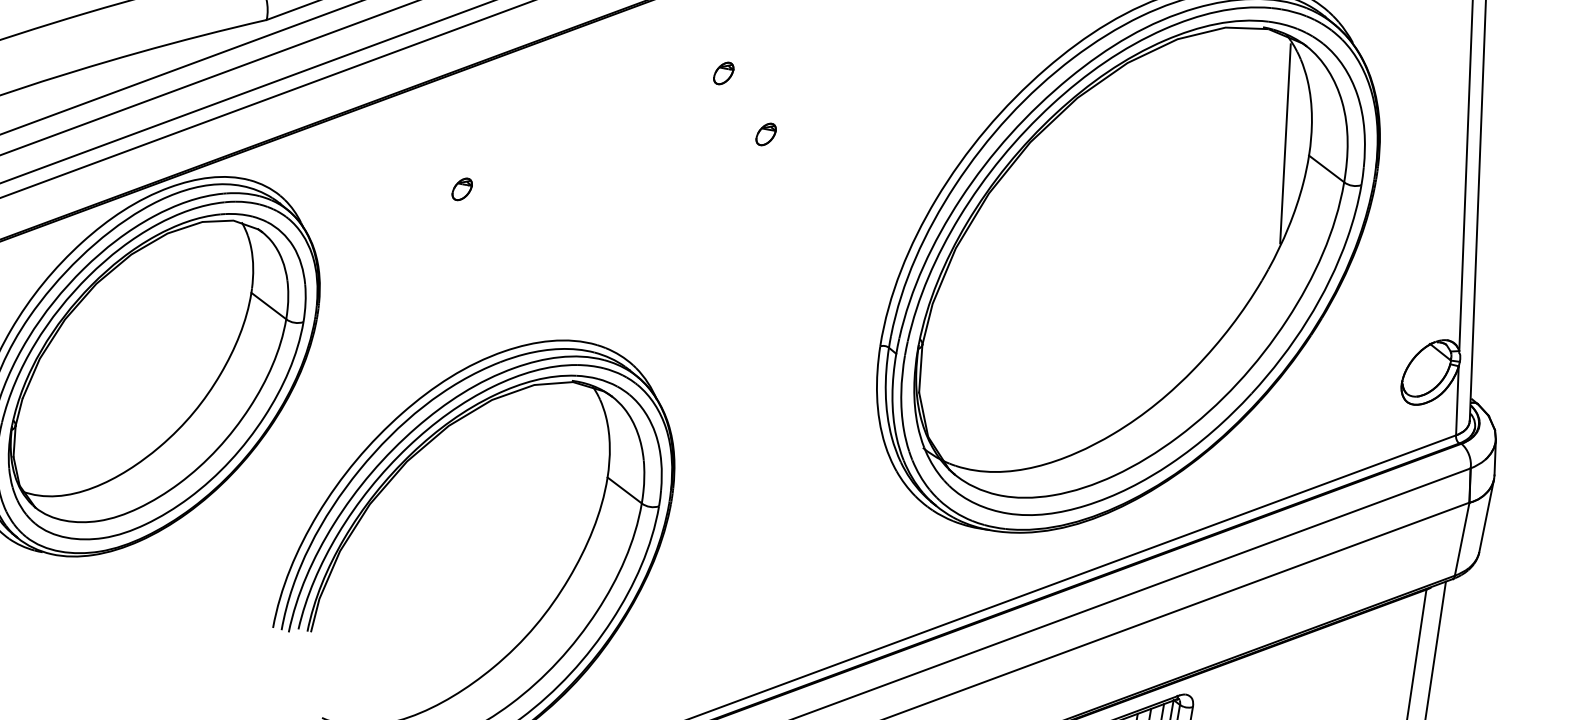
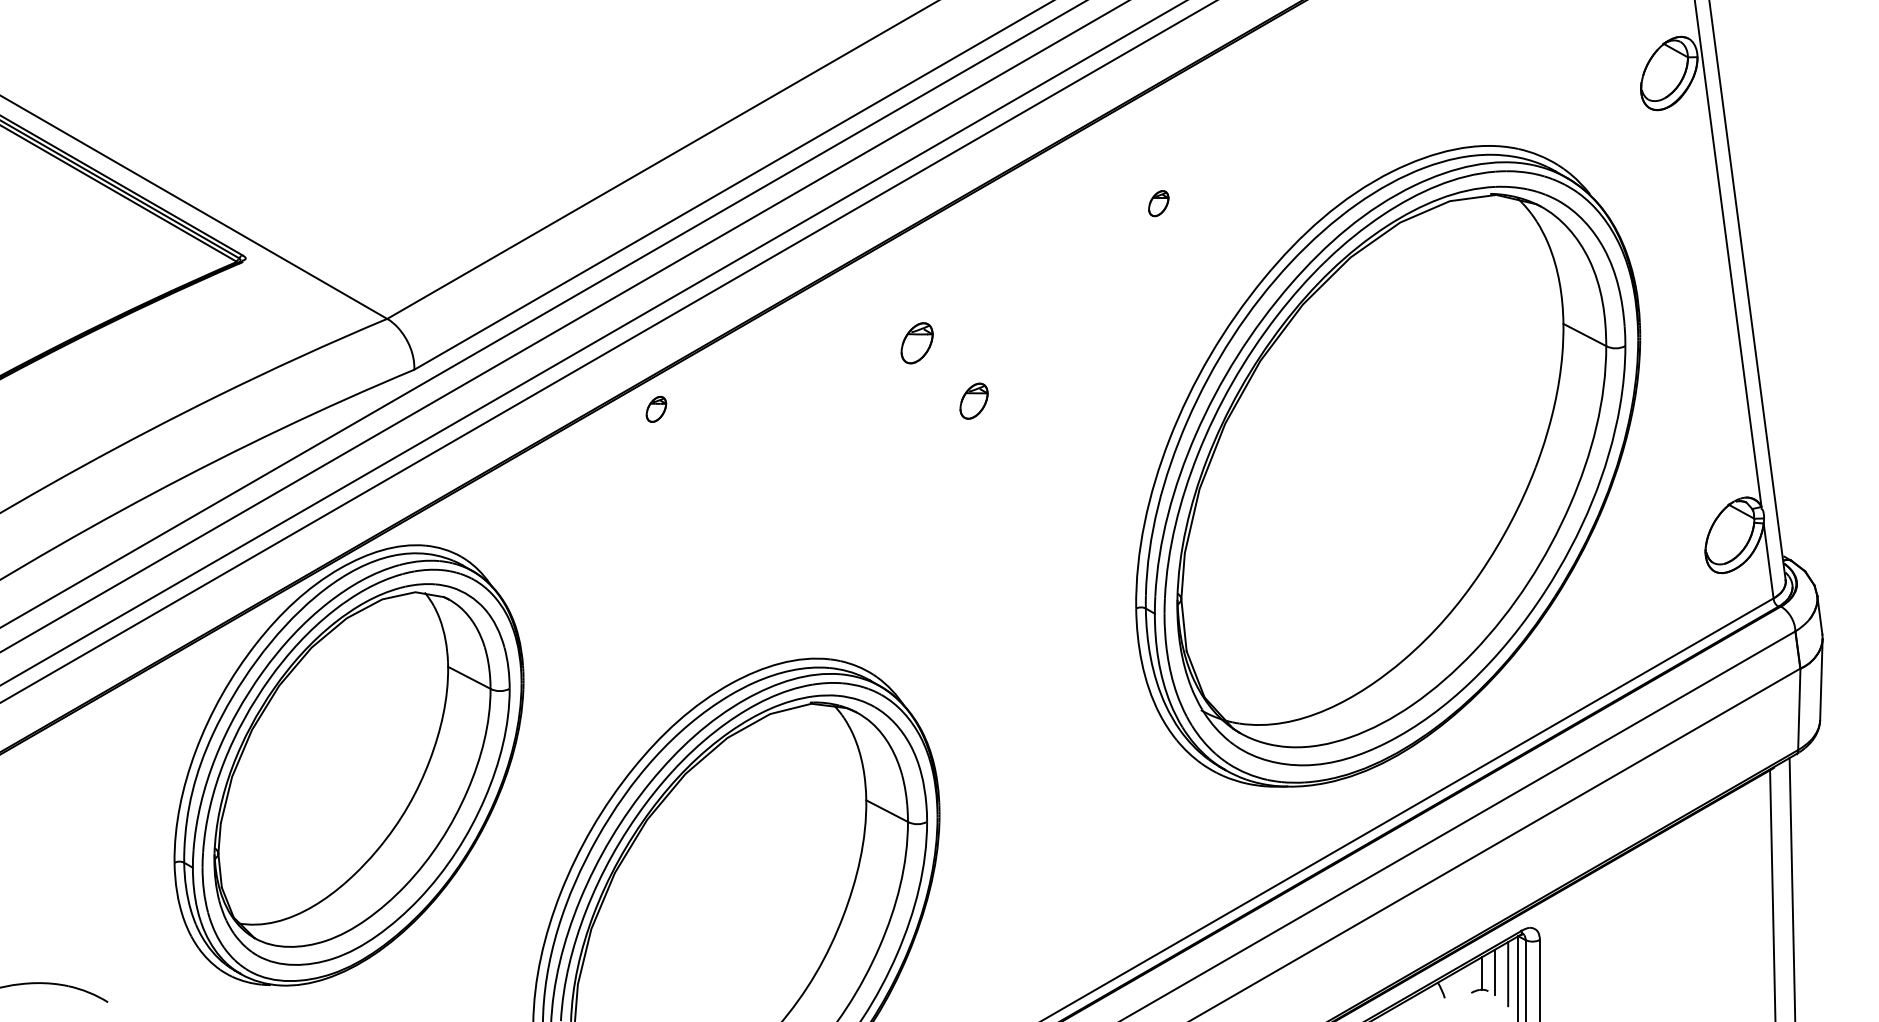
part: (723, 72) -> (916, 342), size x1.6
part: (765, 133) -> (973, 400), size x1.4
line: (1285, 143) -> (1535, 315), removed
part: (462, 188) -> (656, 408), moved

